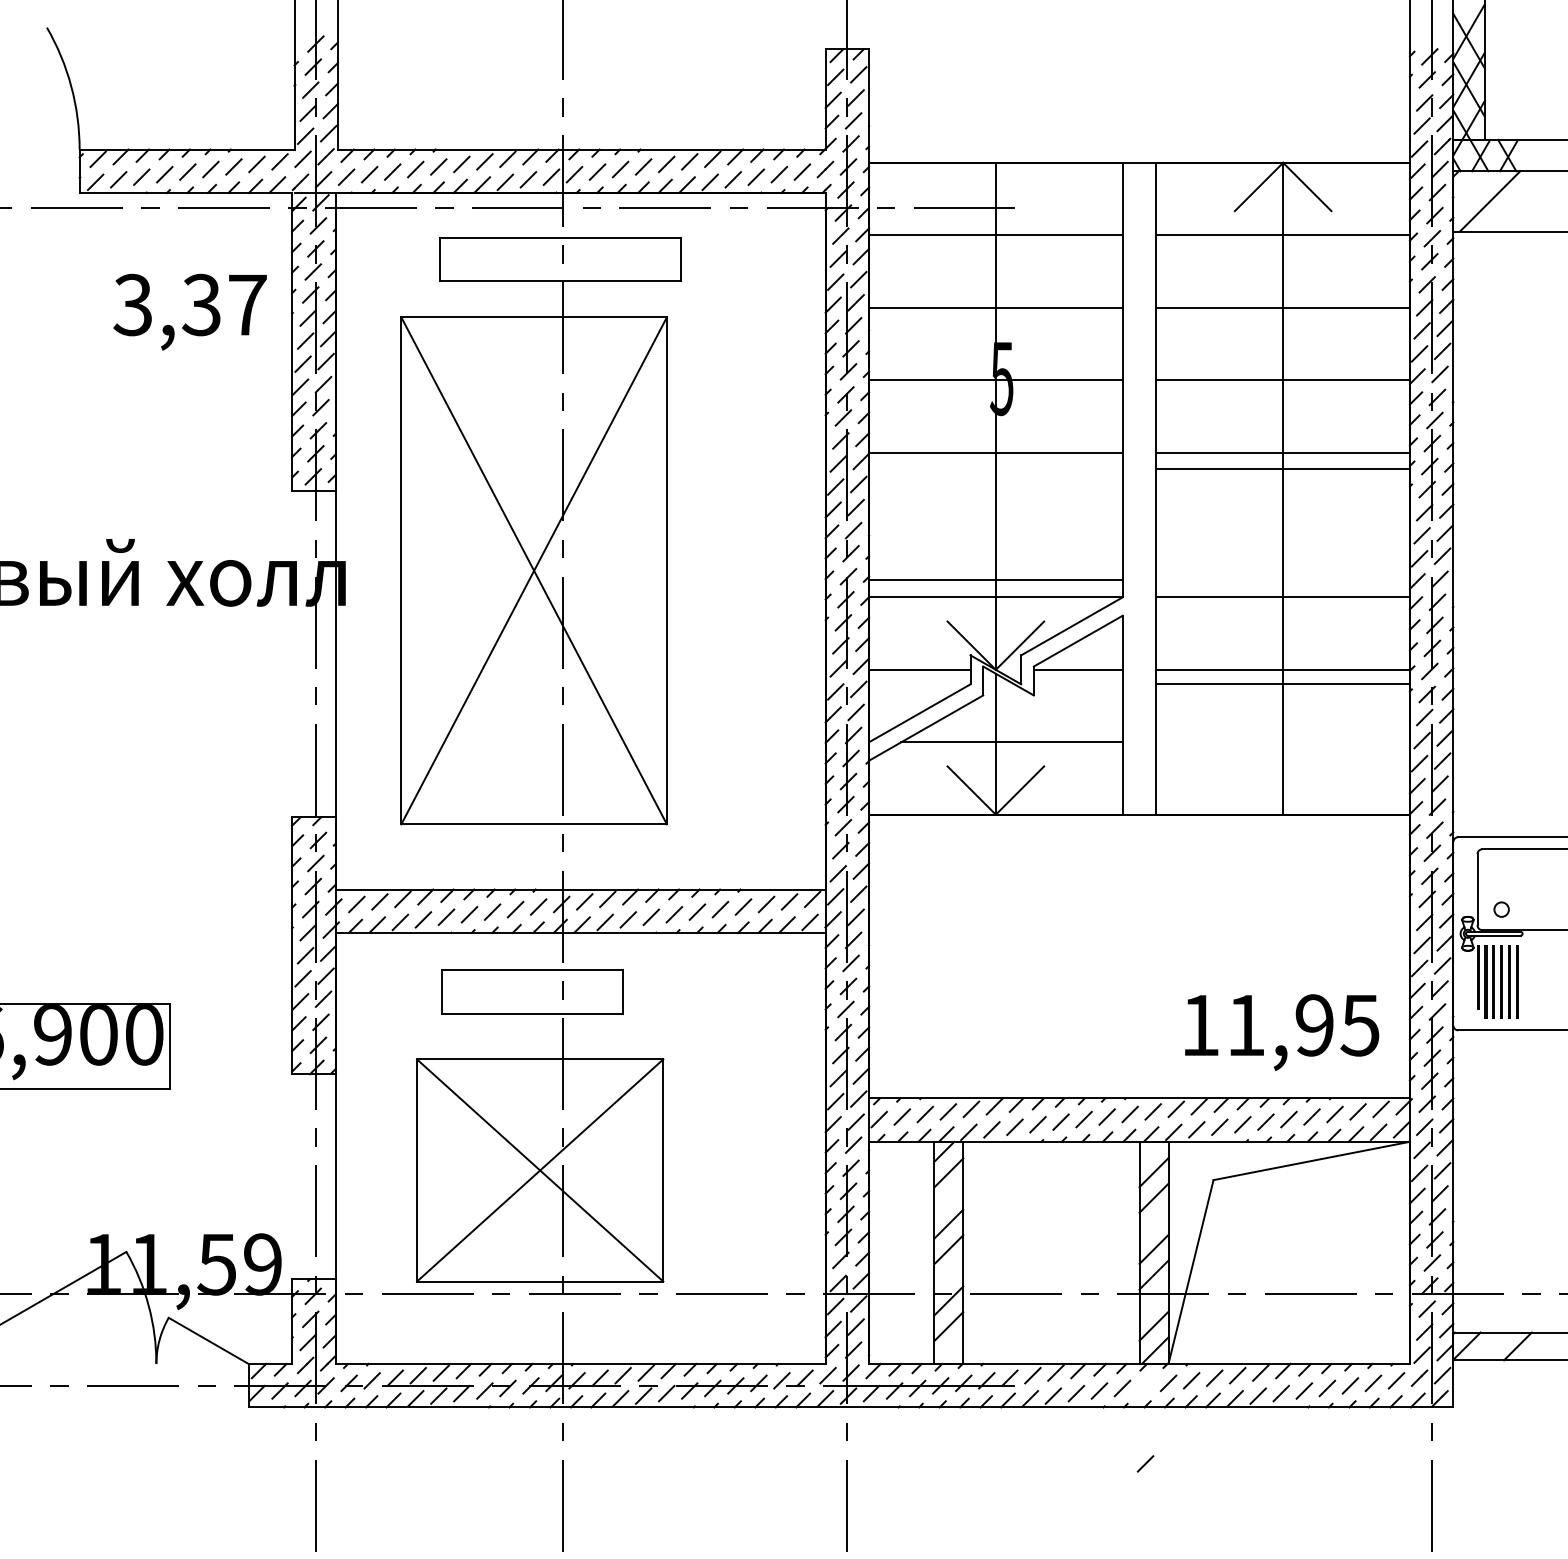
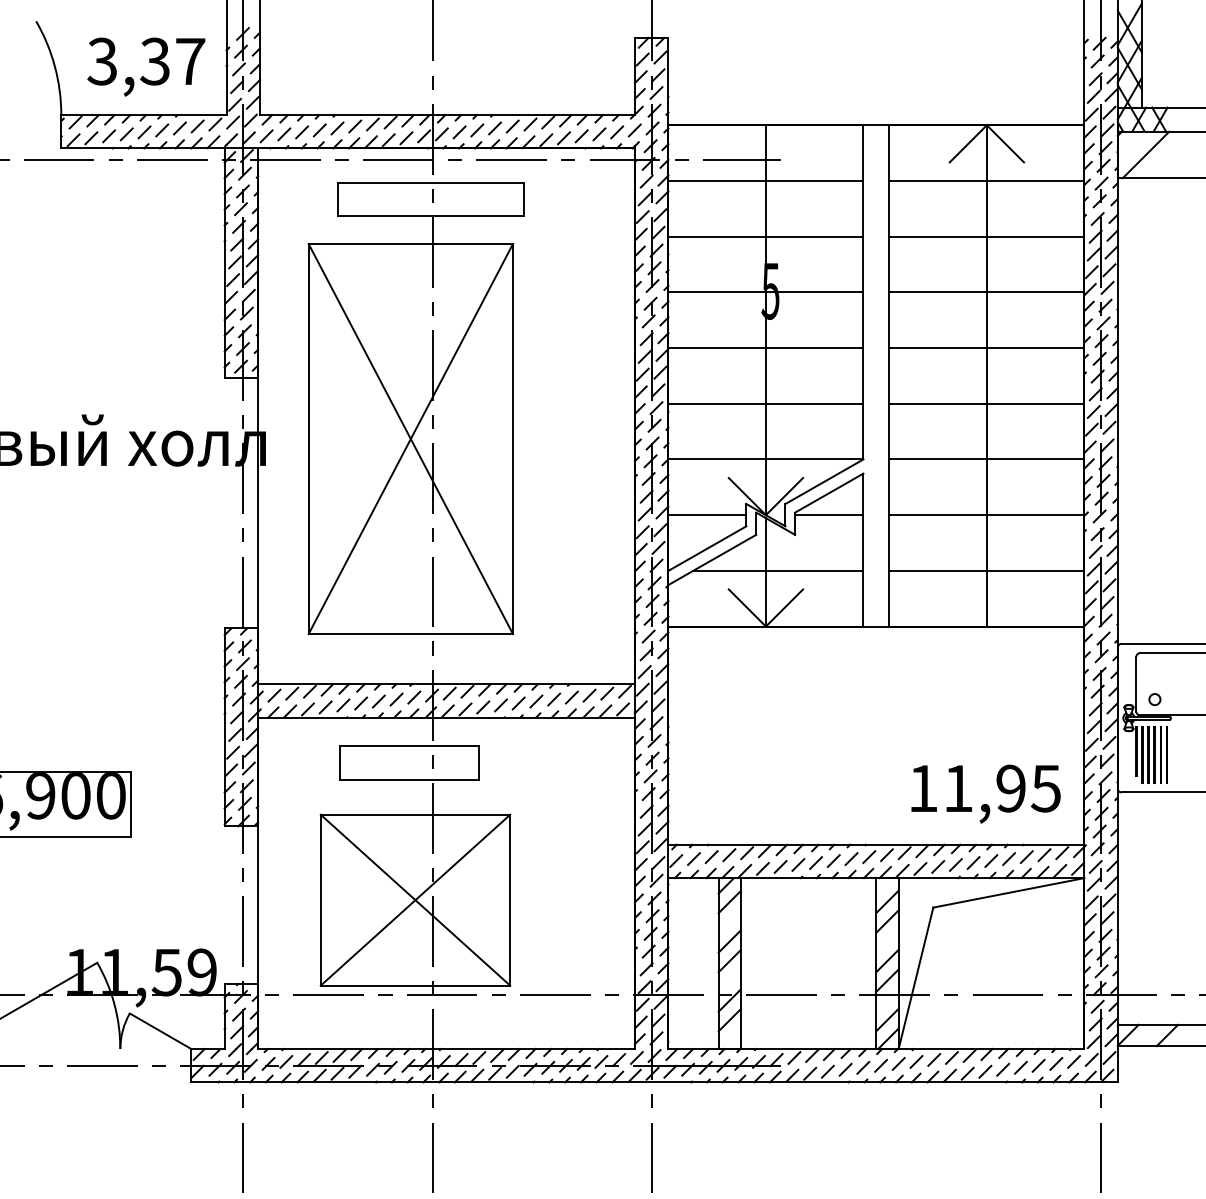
text: (190, 311) -> (146, 66), moved
line: (1282, 468) -> (986, 403), moved
line: (995, 579) -> (765, 403), moved
line: (1282, 683) -> (986, 570), moved
line: (1144, 1463) -> (880, 1065), moved

